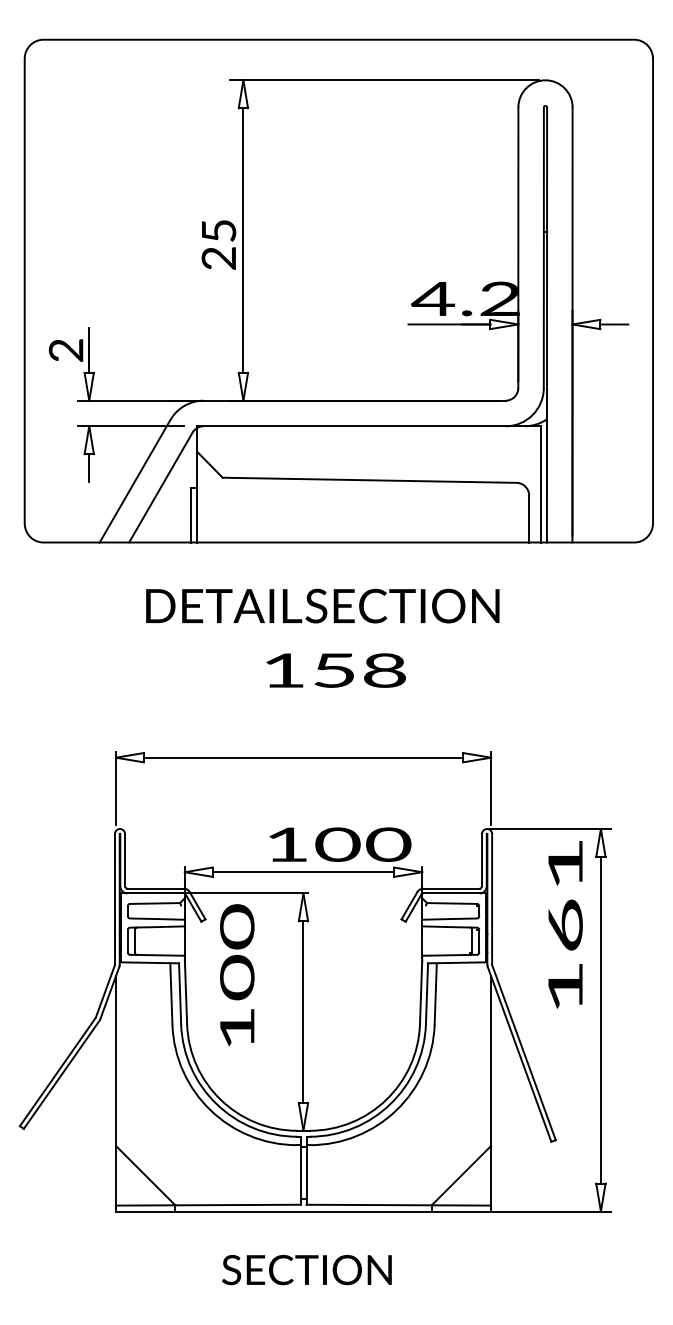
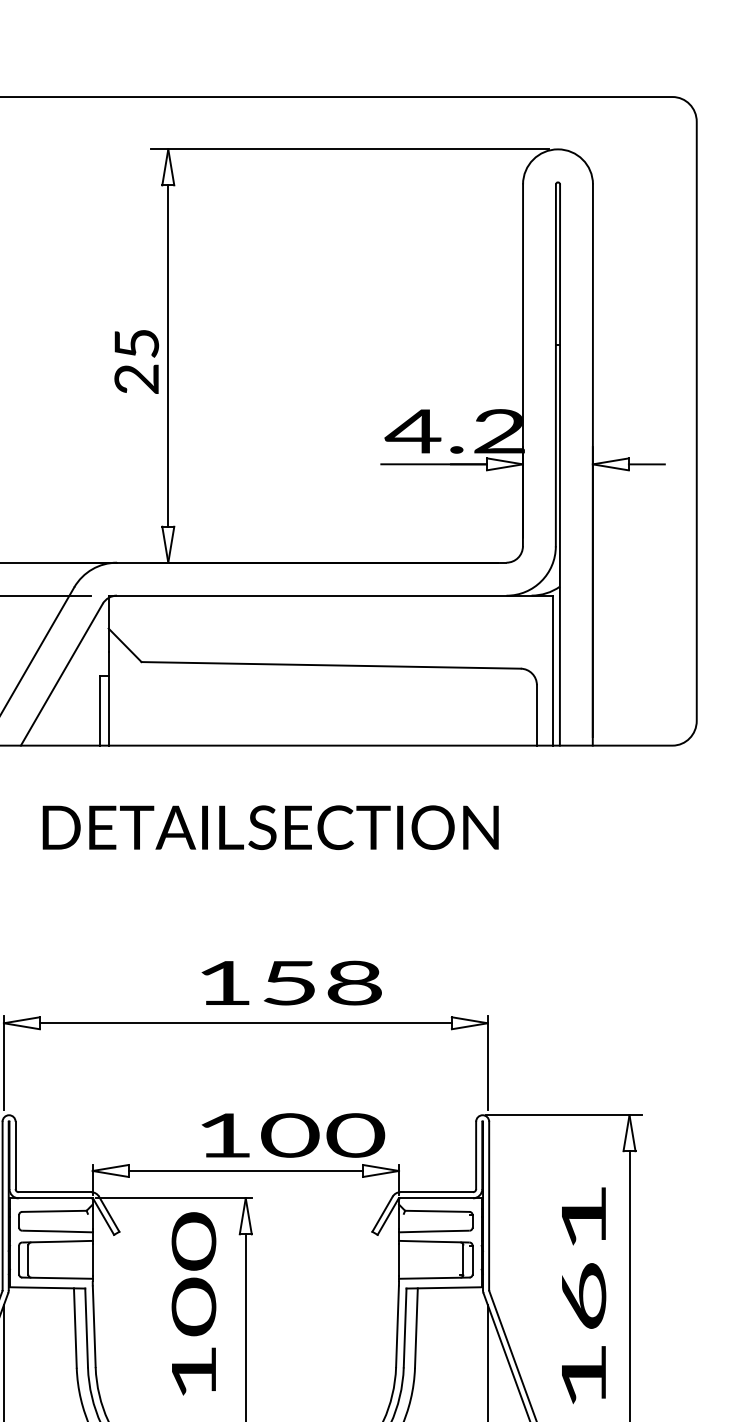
text: (335, 670) -> (290, 983), moved
text: (565, 924) -> (583, 1295), moved
text: (237, 975) -> (194, 1304), moved

